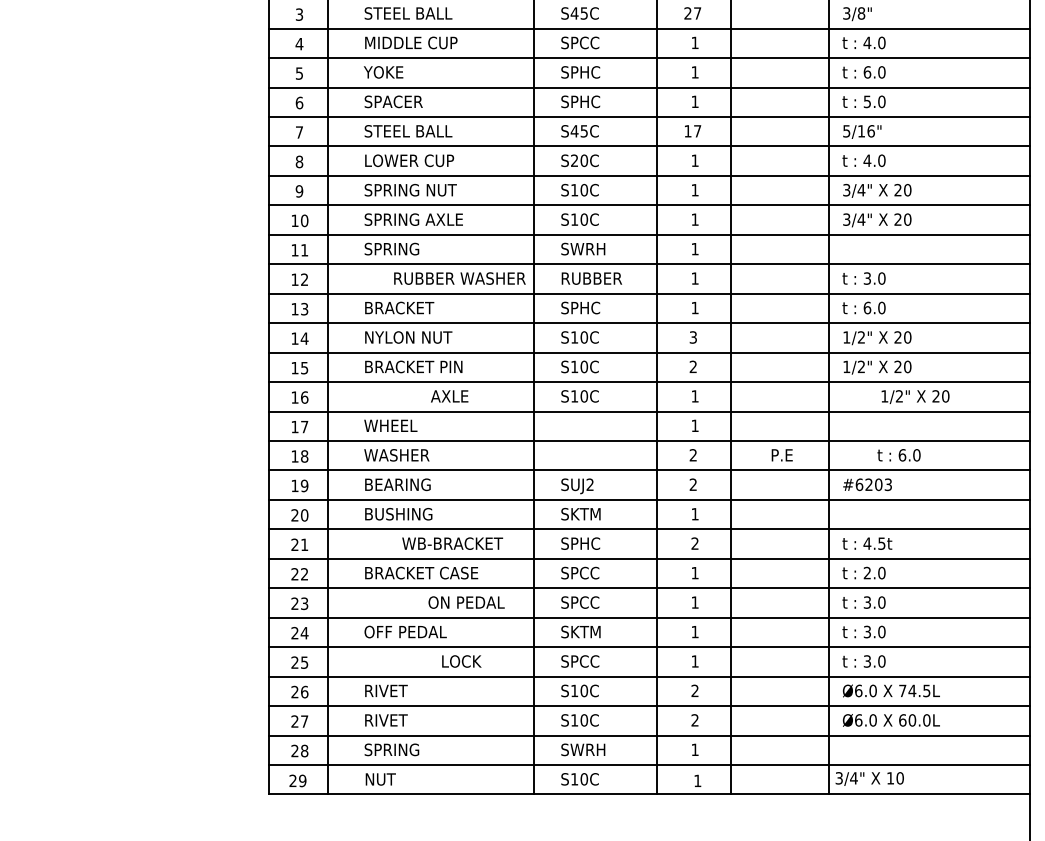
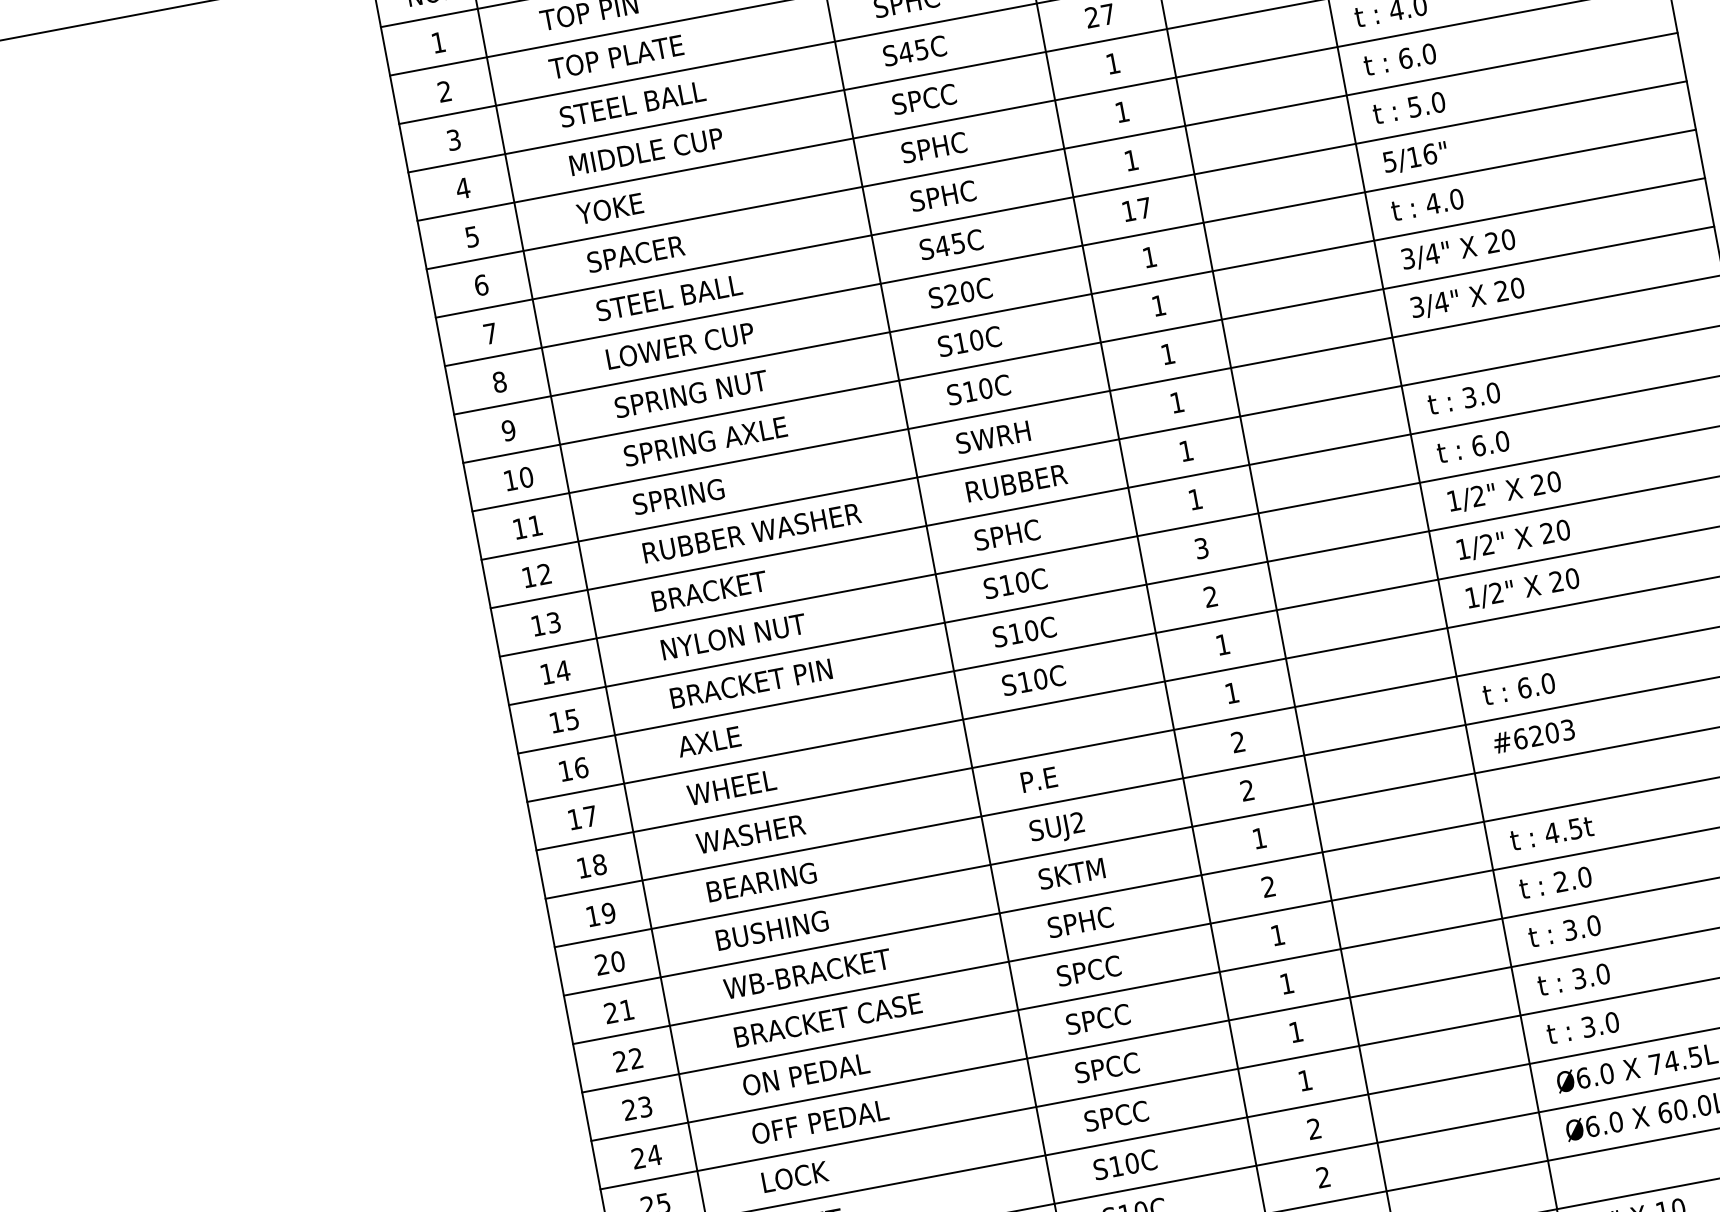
text: (459, 278) -> (751, 533), moved
text: (449, 396) -> (708, 742), moved
text: (915, 396) -> (1522, 588), moved
text: (781, 455) -> (1038, 780), moved
text: (898, 455) -> (1518, 689), moved
text: (452, 543) -> (807, 973), moved
text: (466, 602) -> (805, 1074), moved
text: (586, 631) -> (1117, 1064), SKTM -> SPCC
text: (461, 661) -> (794, 1177), moved

